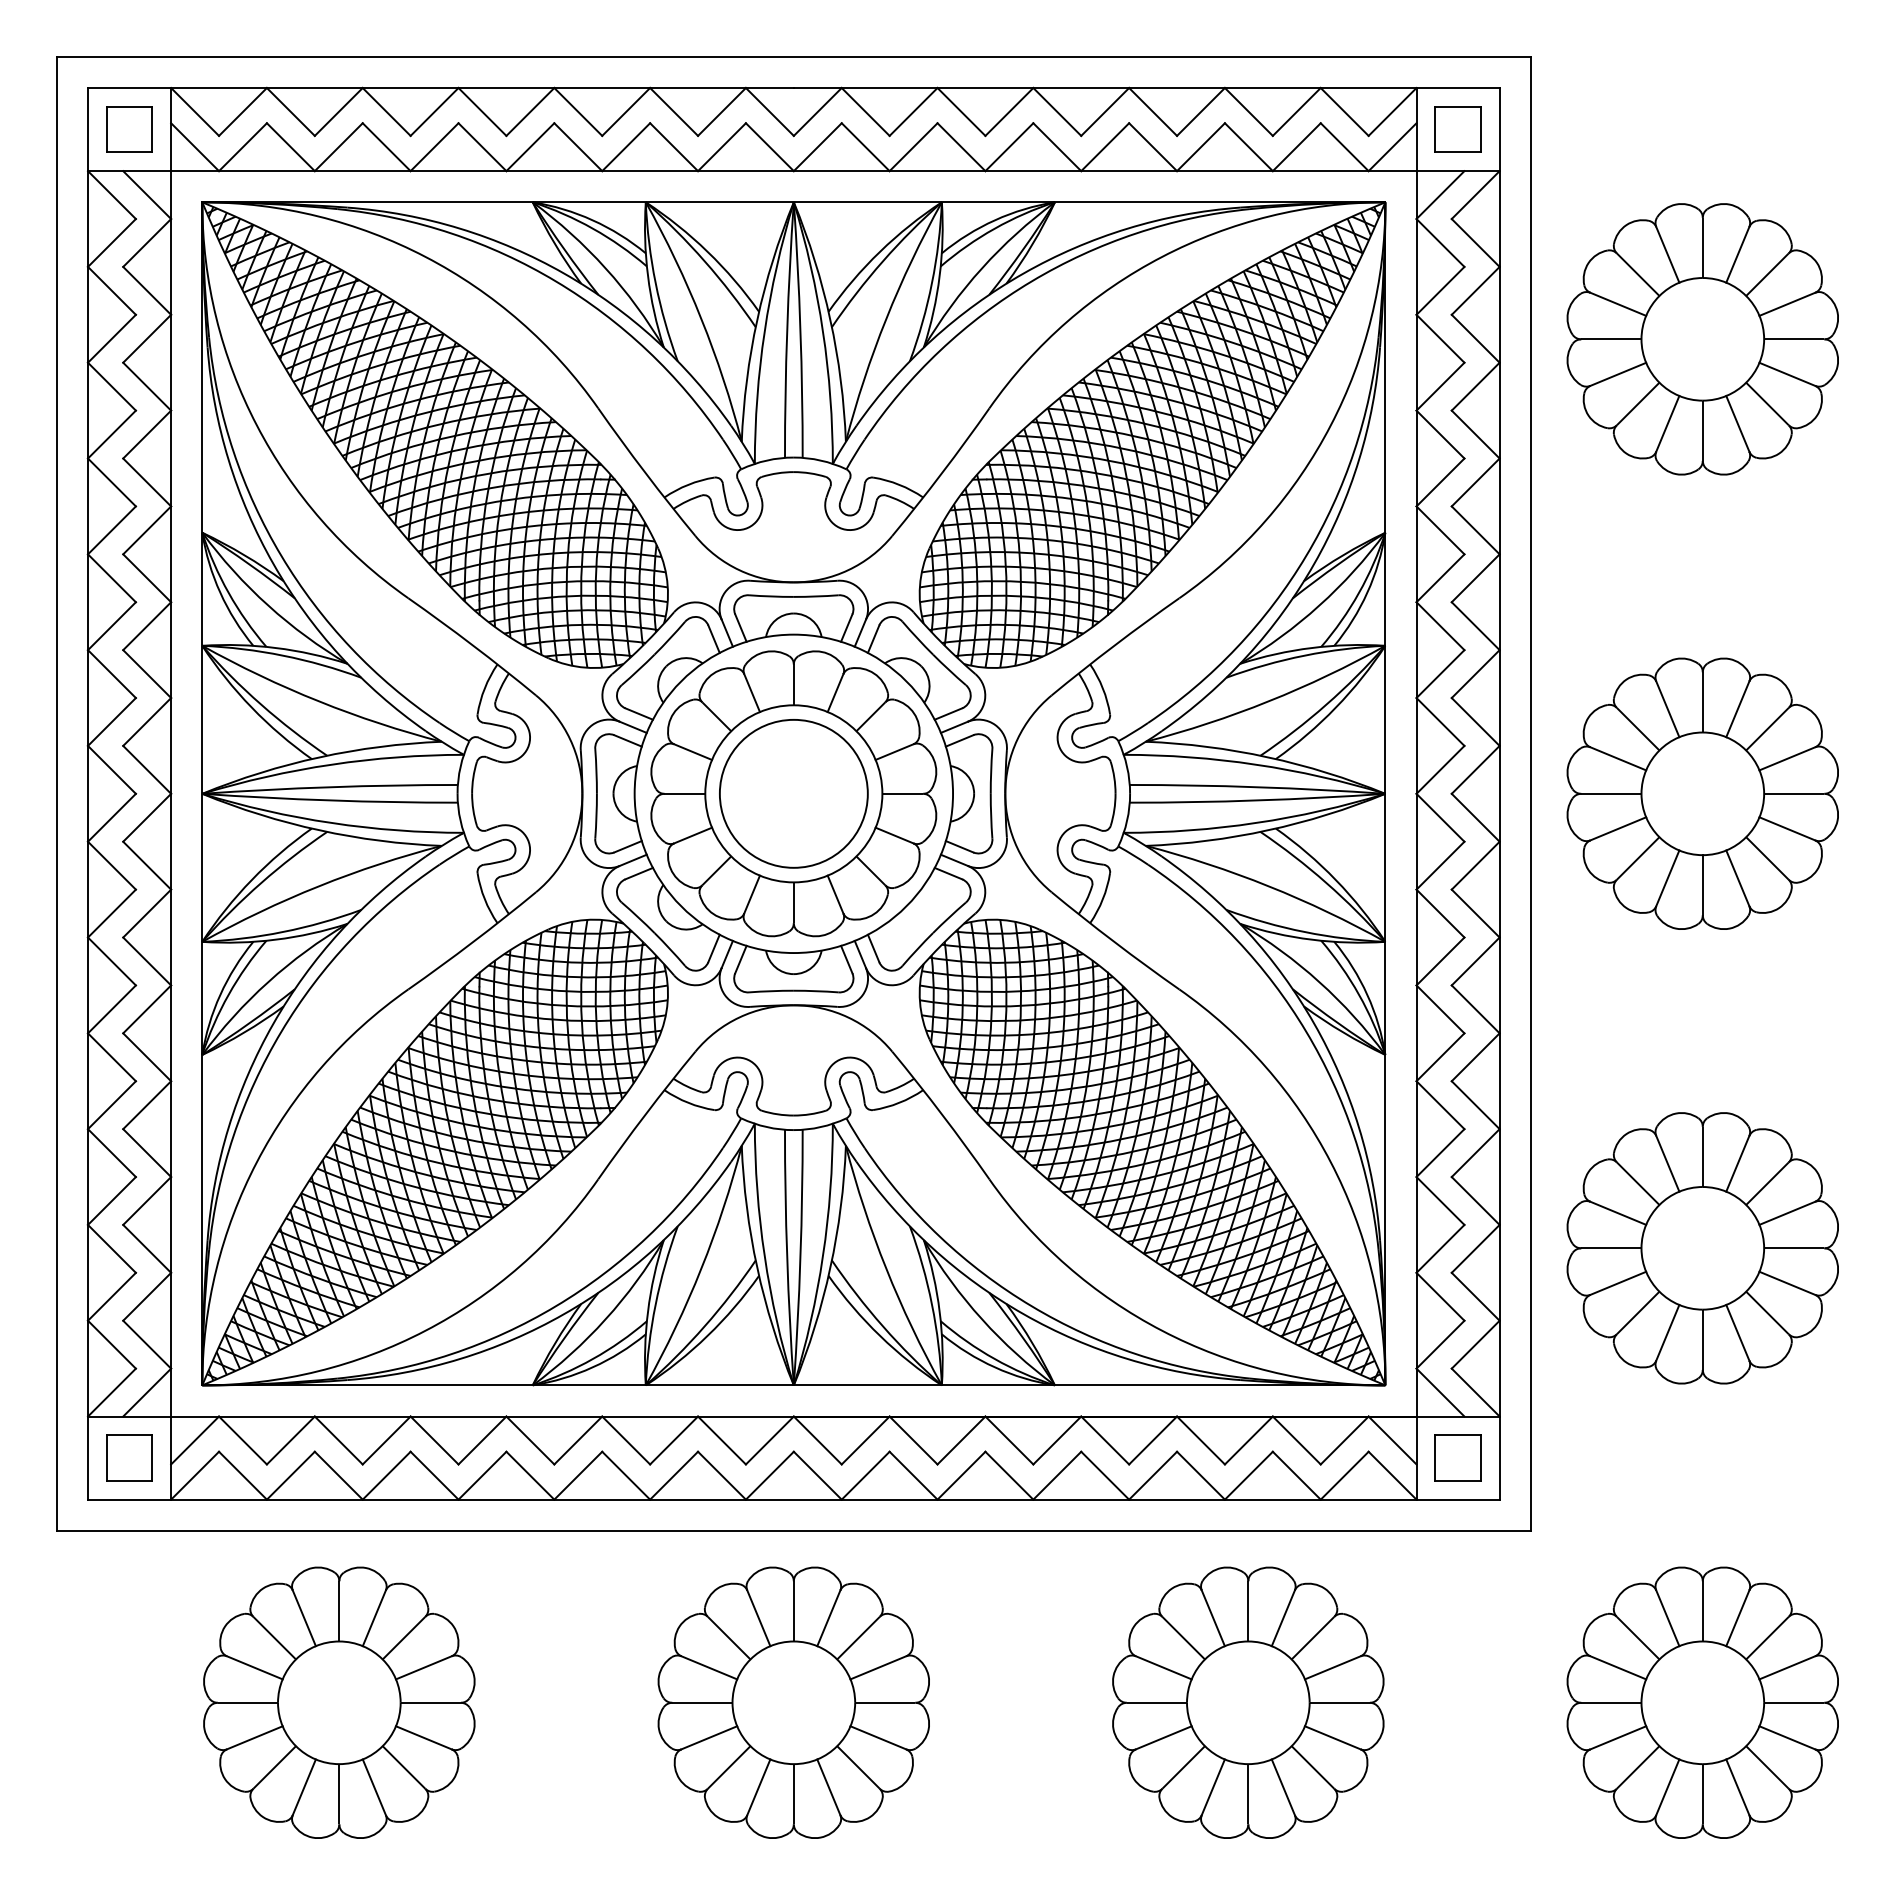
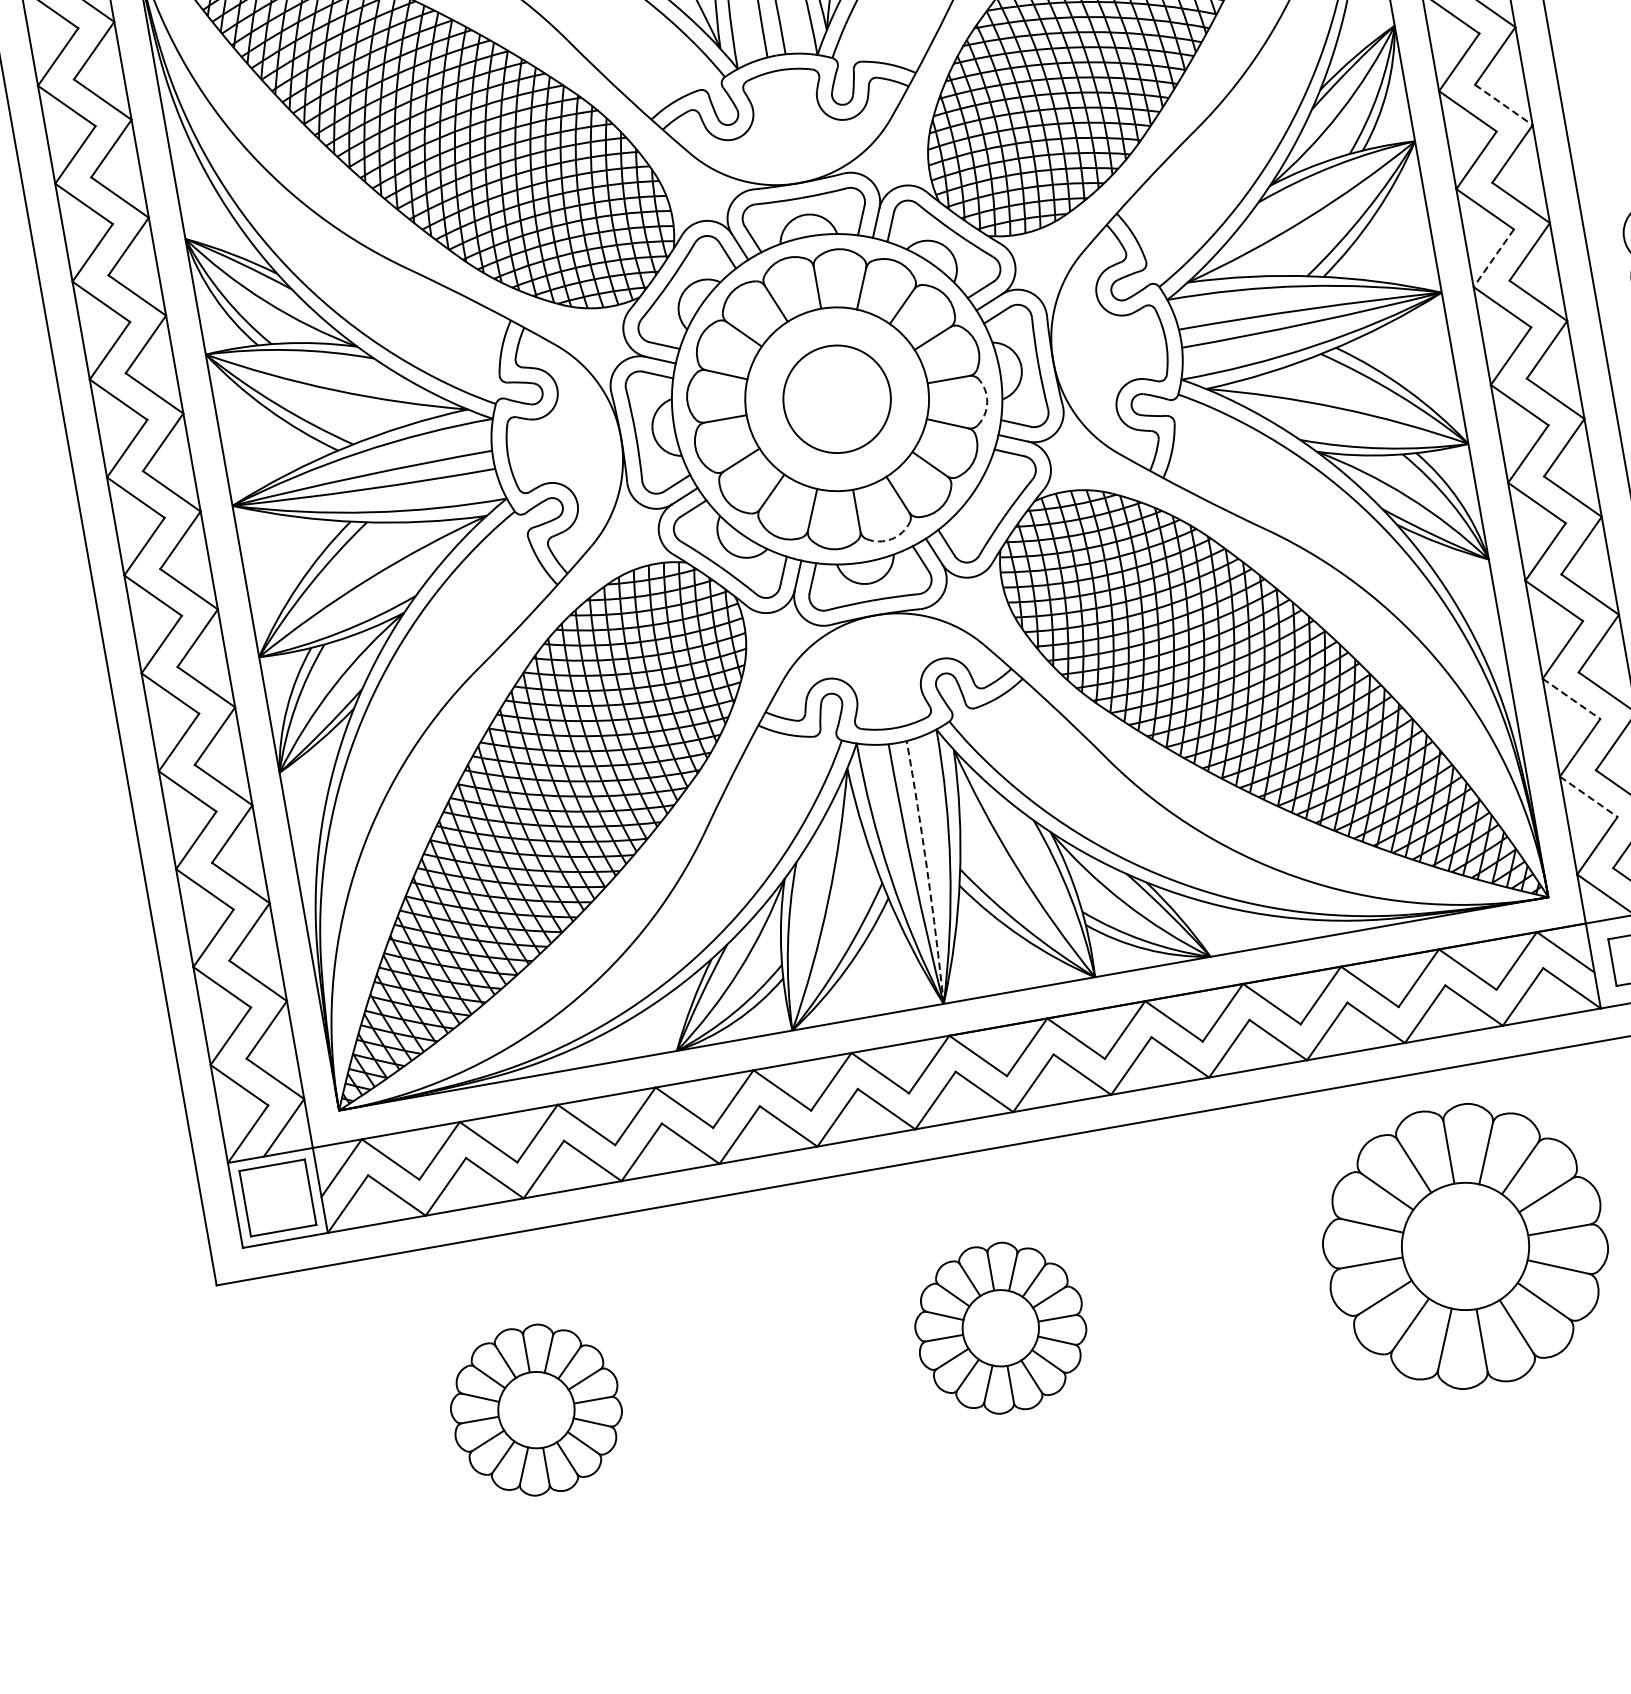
line: (1475, 626) -> (1503, 105), solid -> dashed
line: (1440, 769) -> (1493, 257), solid -> dashed
circle: (793, 793) -> (836, 398), size x0.7
arc: (935, 822) -> (987, 403), solid -> dashed
arc: (822, 935) -> (891, 538), solid -> dashed
line: (1440, 1200) -> (1571, 698), solid -> dashed
arc: (800, 1257) -> (927, 871), solid -> dashed
line: (1440, 1296) -> (1588, 796), solid -> dashed
part: (129, 1457) -> (277, 1197), size x1.4
part: (339, 1702) -> (536, 1409), size x0.6
part: (793, 1702) -> (1000, 1328), size x0.6

